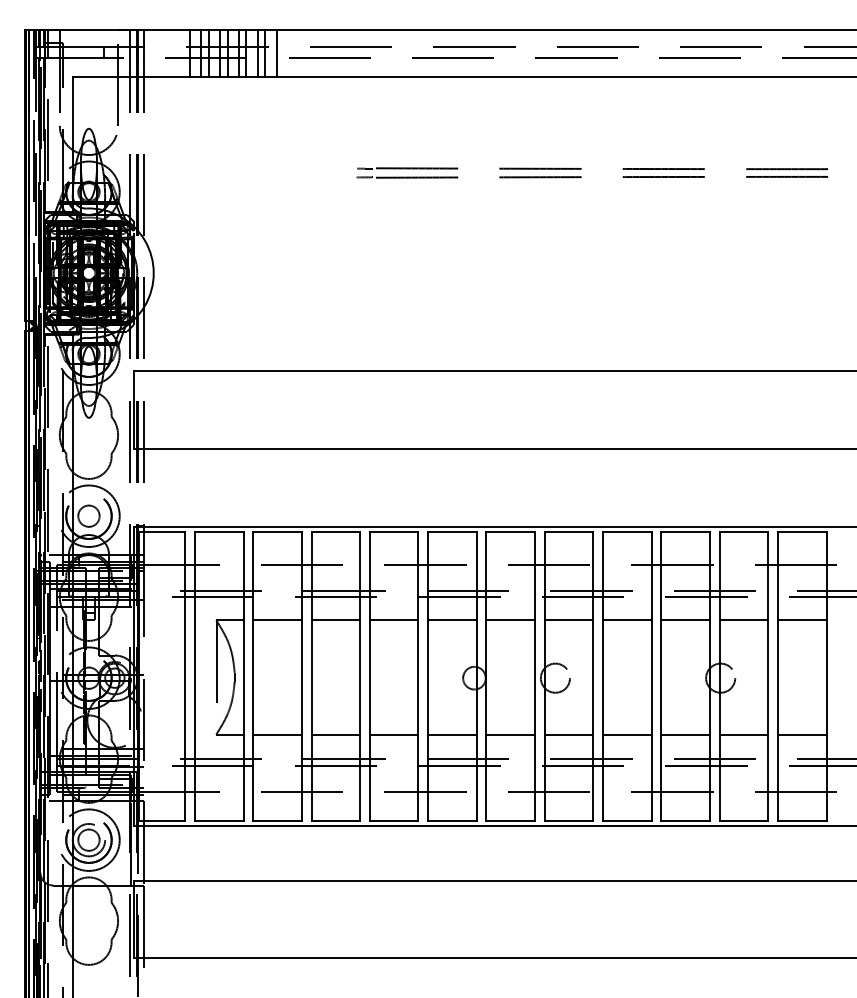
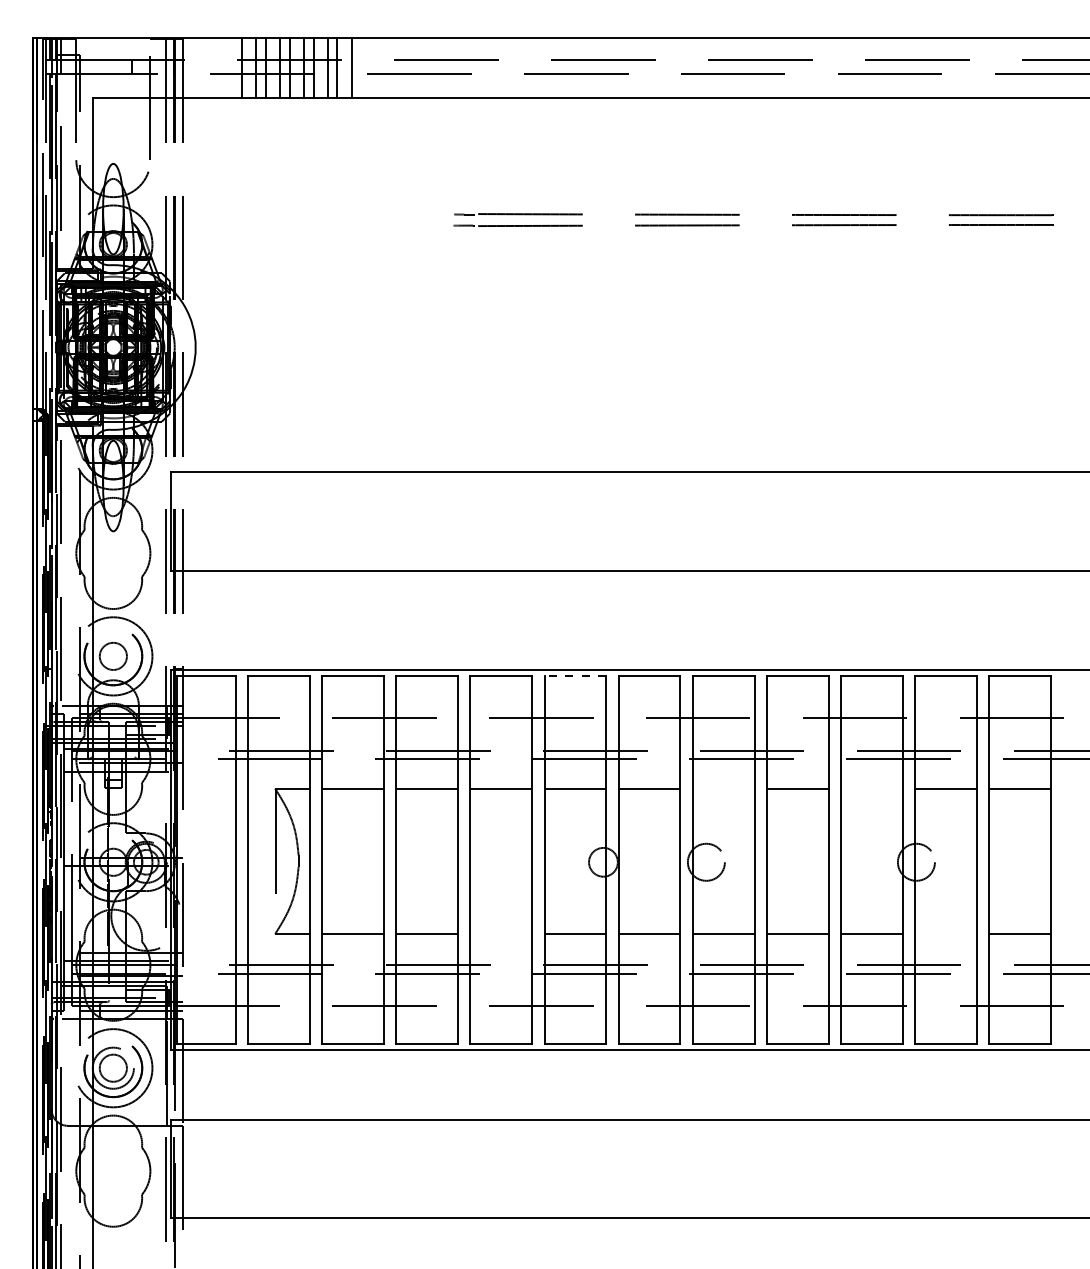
line: (452, 532) -> (575, 676), solid -> dashed
line: (568, 620) -> (723, 788), removed
line: (685, 620) -> (871, 788), removed
line: (394, 734) -> (501, 934), removed
line: (743, 734) -> (945, 934), removed

